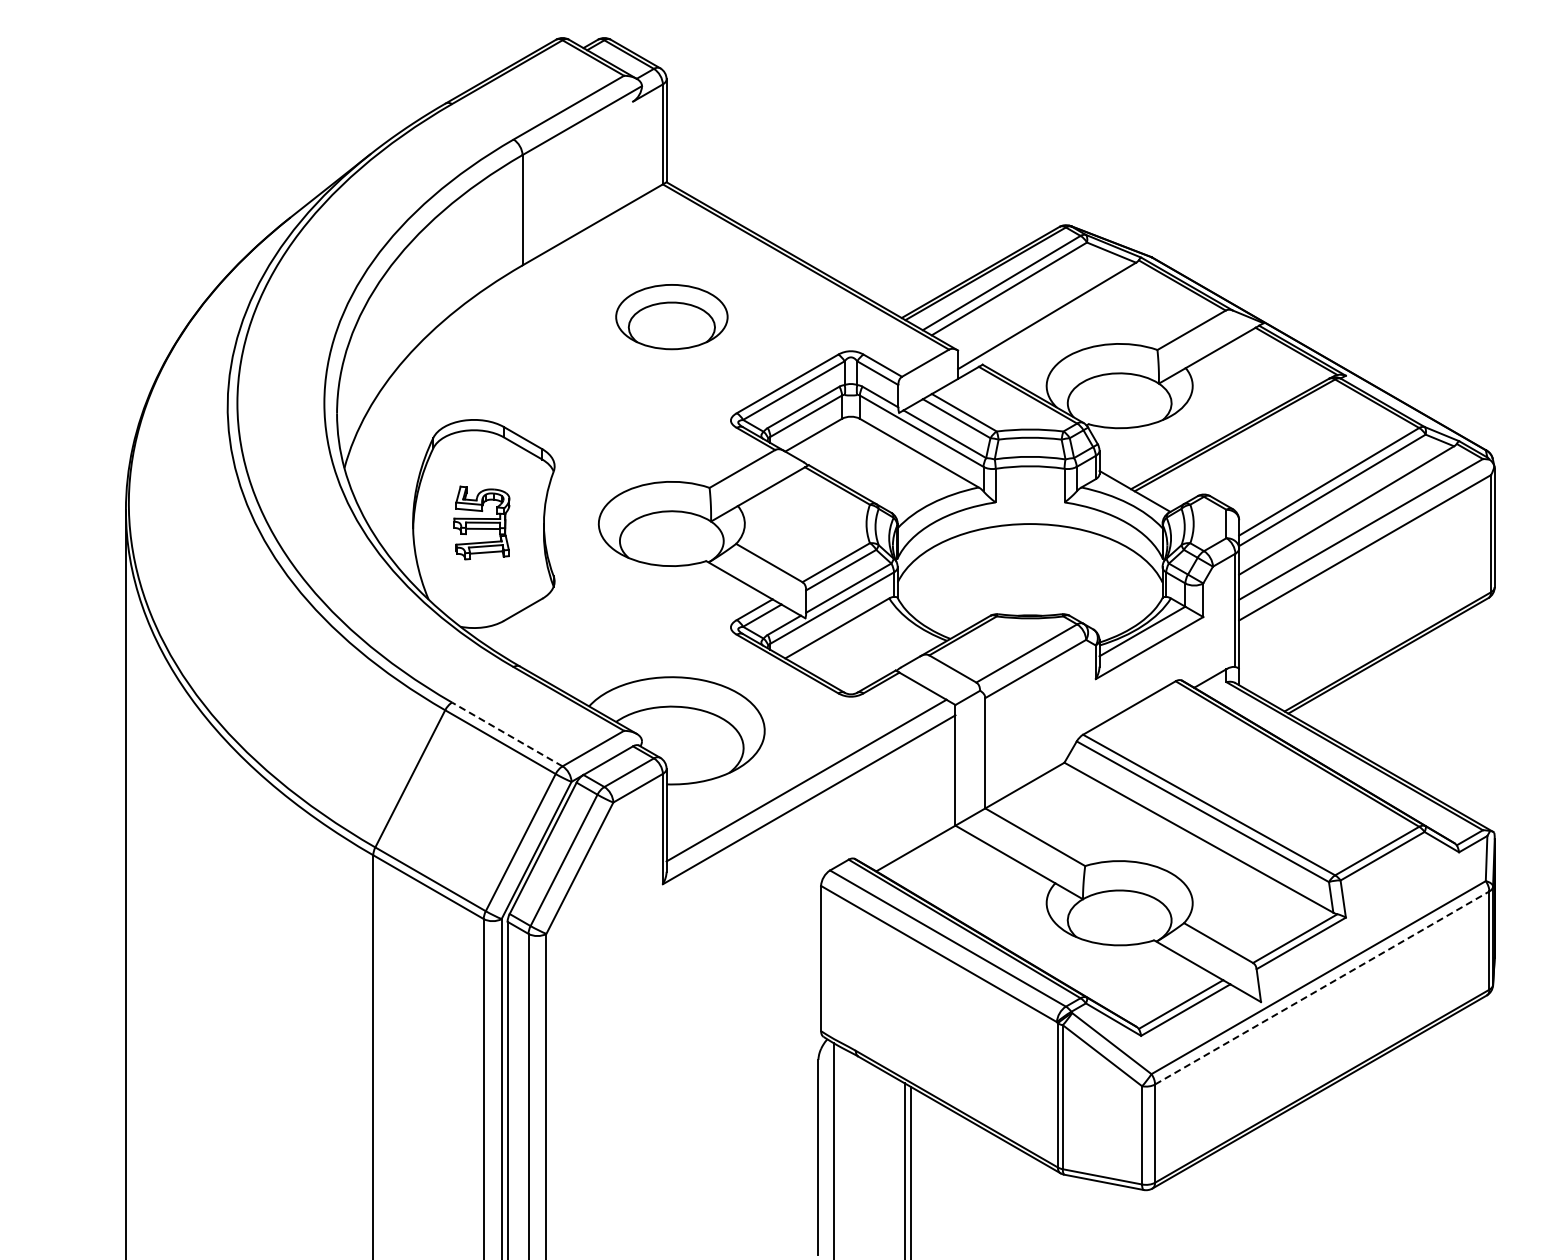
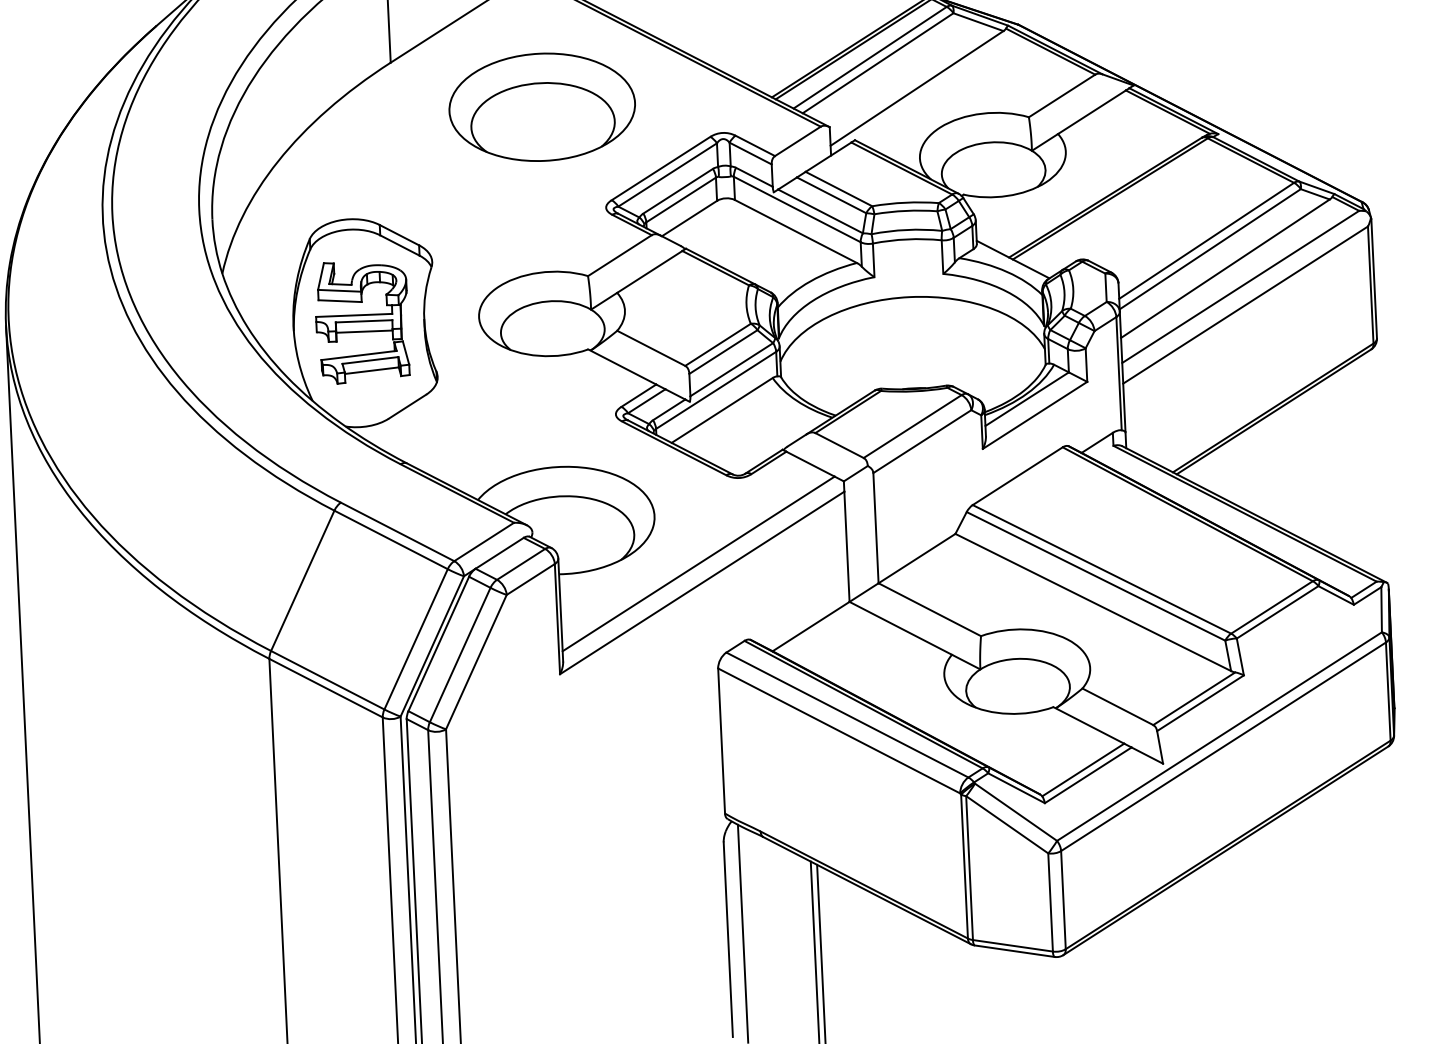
part: (671, 316) -> (541, 106), size x1.67
part: (481, 522) -> (361, 321), size x1.67
line: (507, 734) -> (397, 531), dashed -> solid
line: (1322, 987) -> (1223, 746), dashed -> solid

